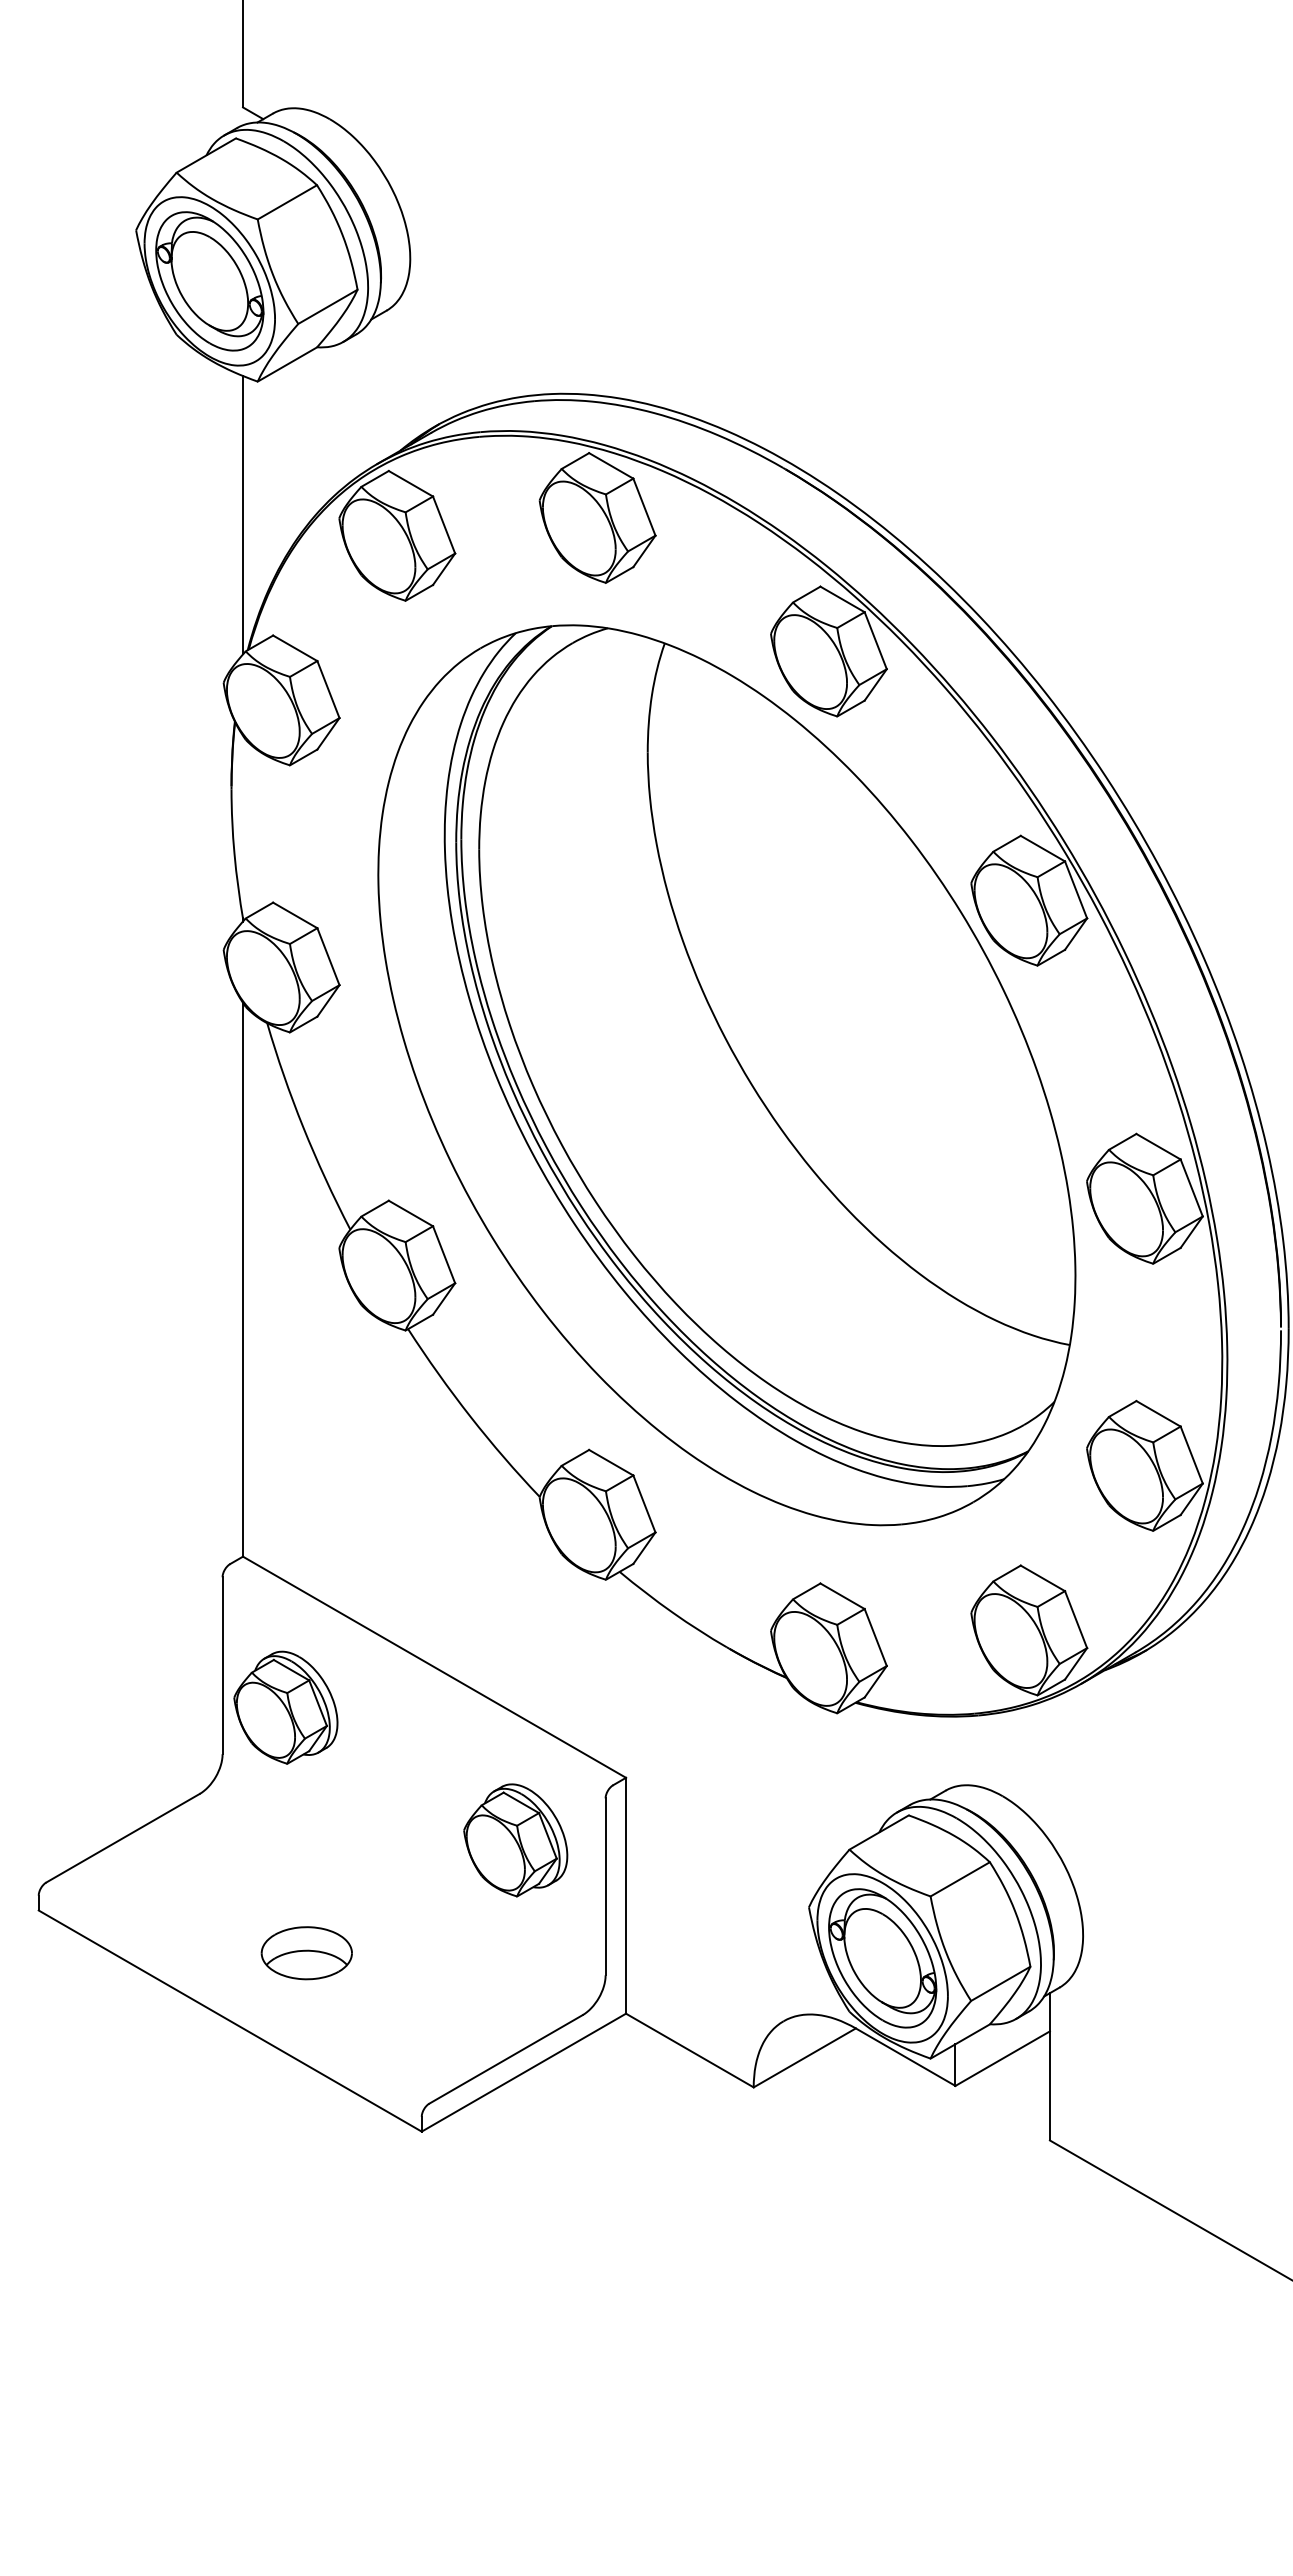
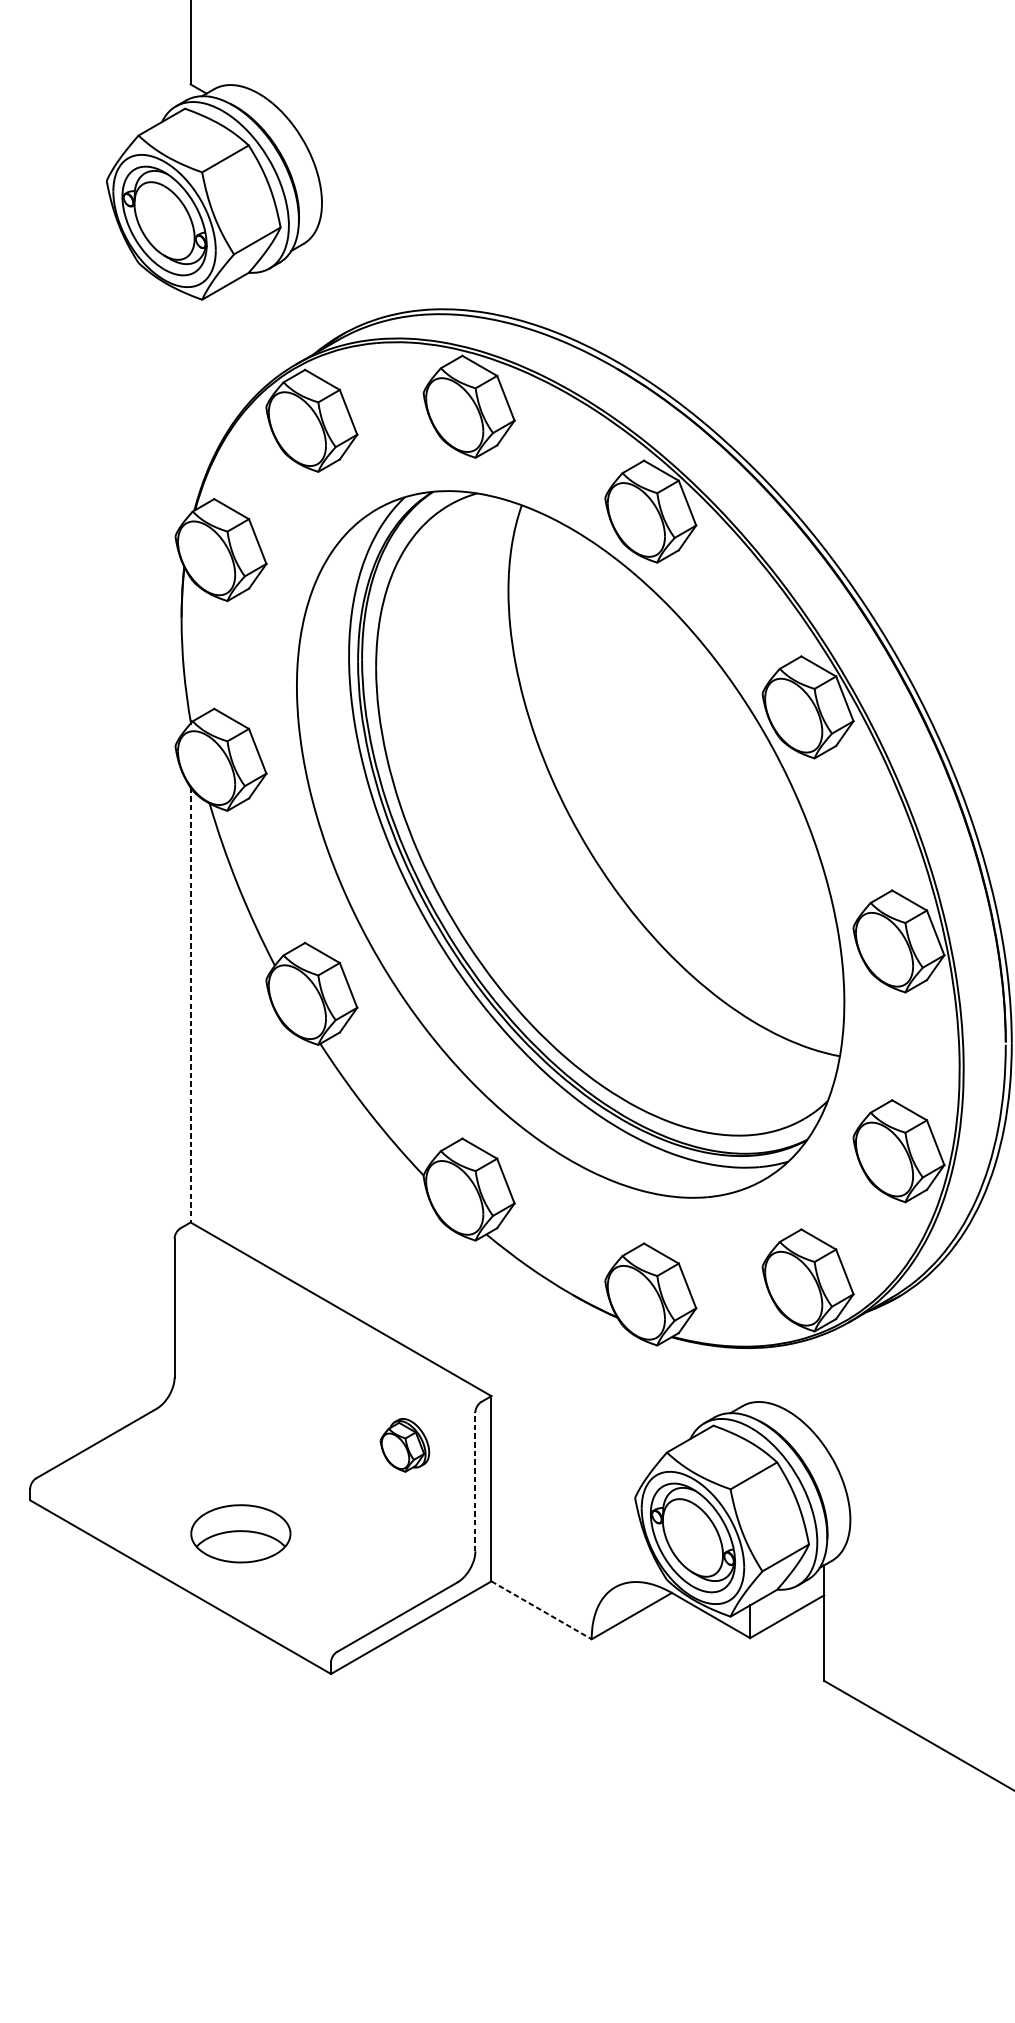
line: (243, 515) -> (191, 404), removed
line: (243, 1279) -> (191, 1004), solid -> dashed
part: (285, 1707) -> (224, 1340), removed
part: (515, 1840) -> (404, 1445), size x0.6
line: (605, 1886) -> (475, 1481), solid -> dashed
part: (306, 1953) -> (240, 1534), size x1.4
line: (689, 2050) -> (541, 1610), solid -> dashed

